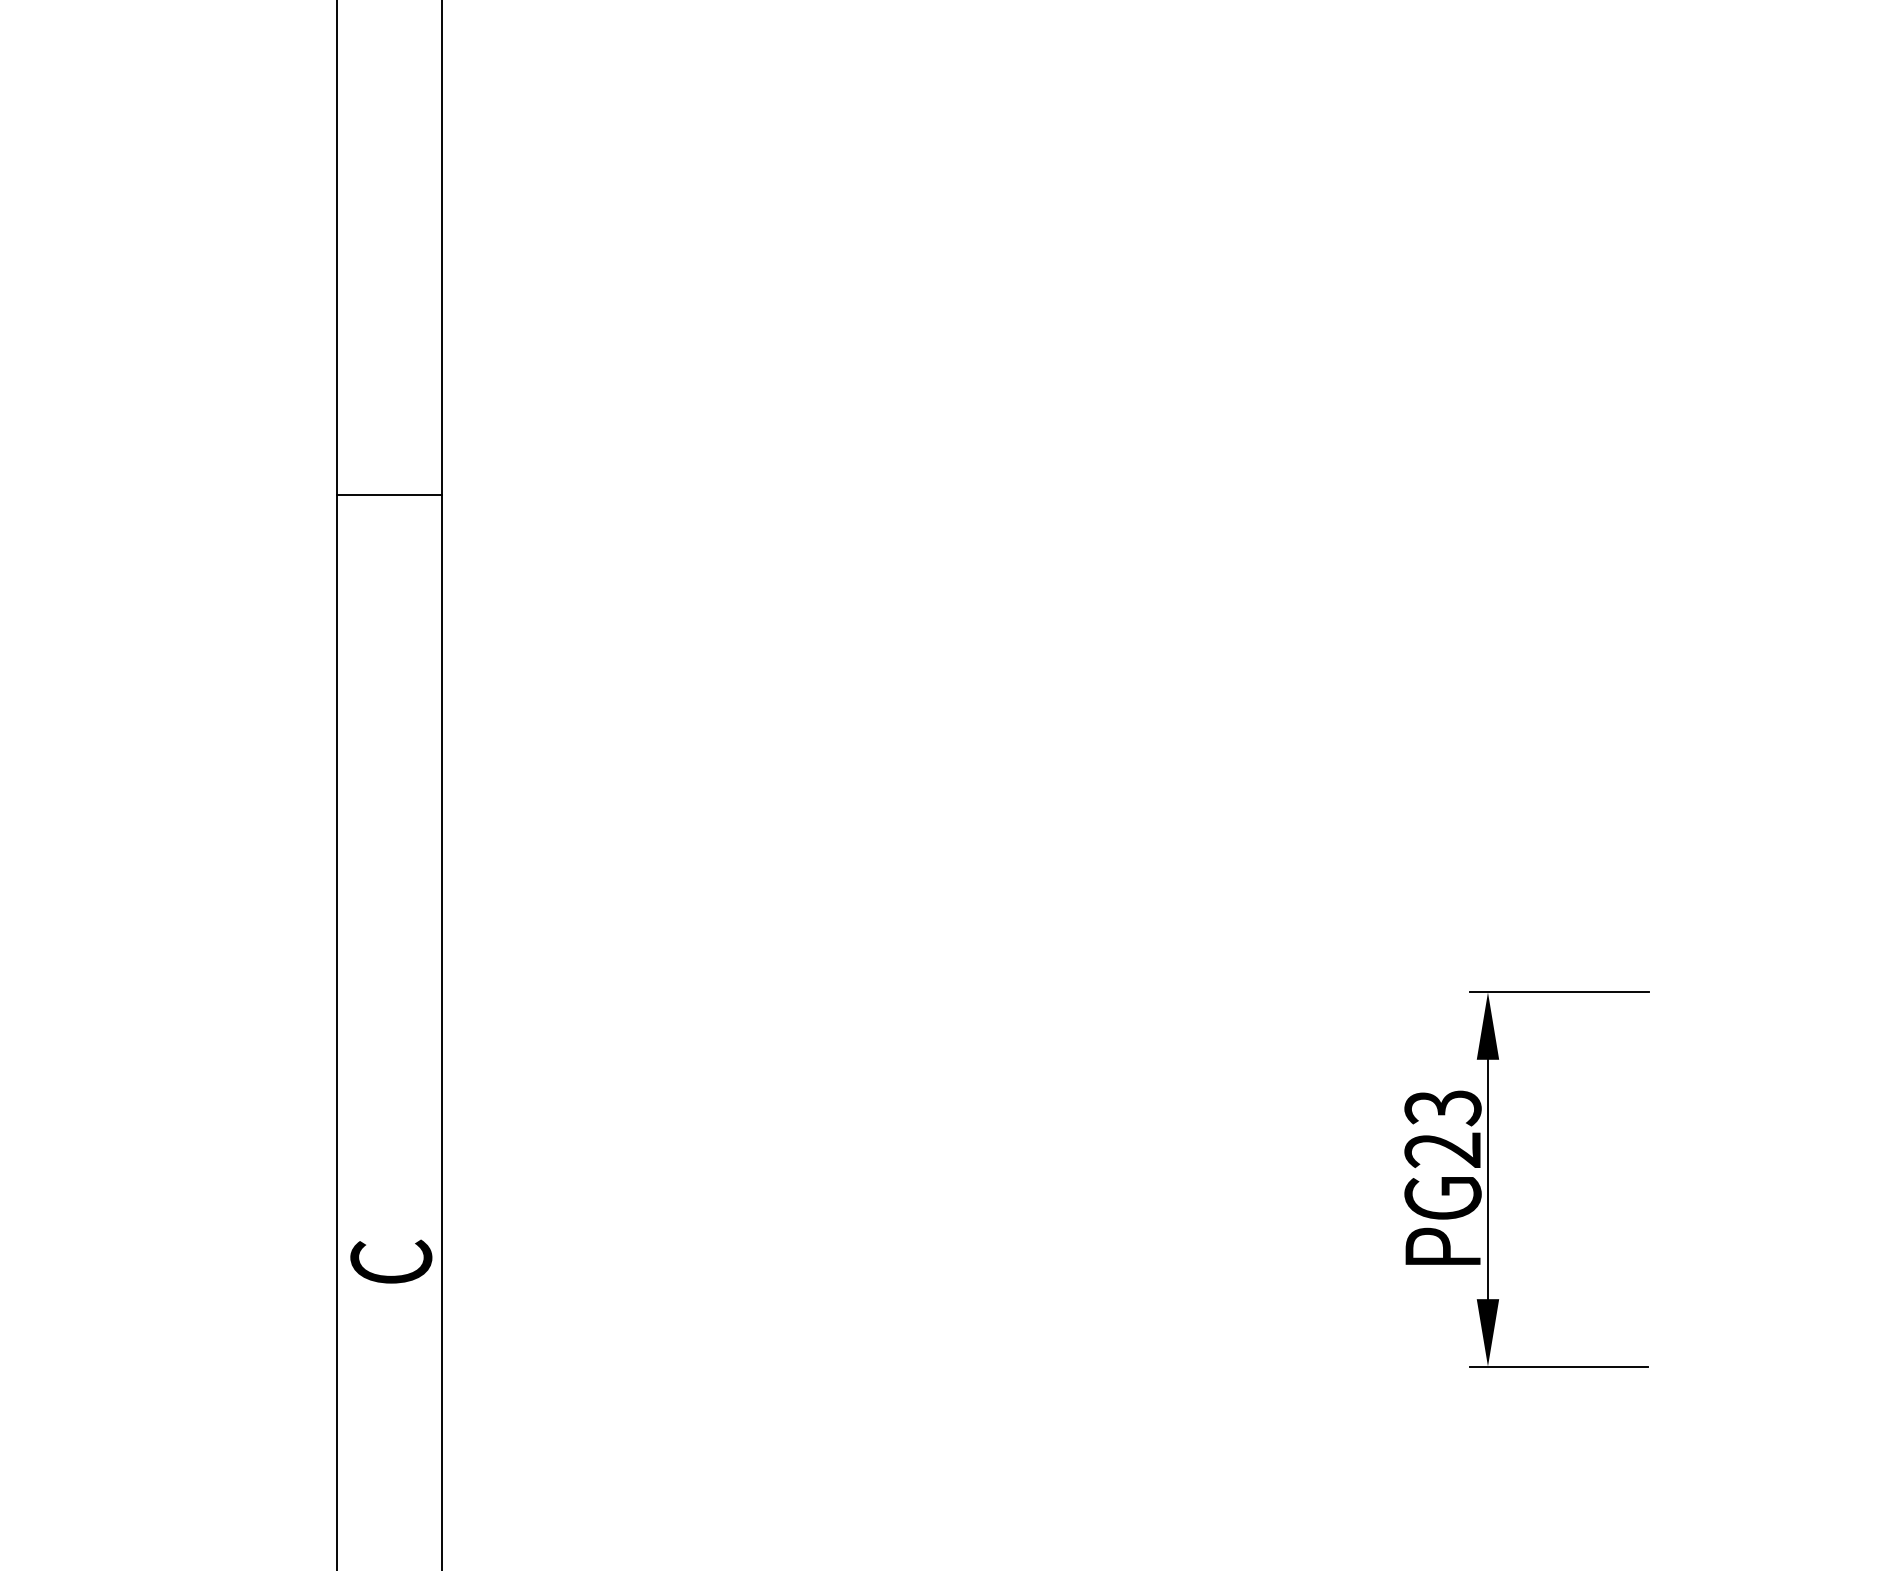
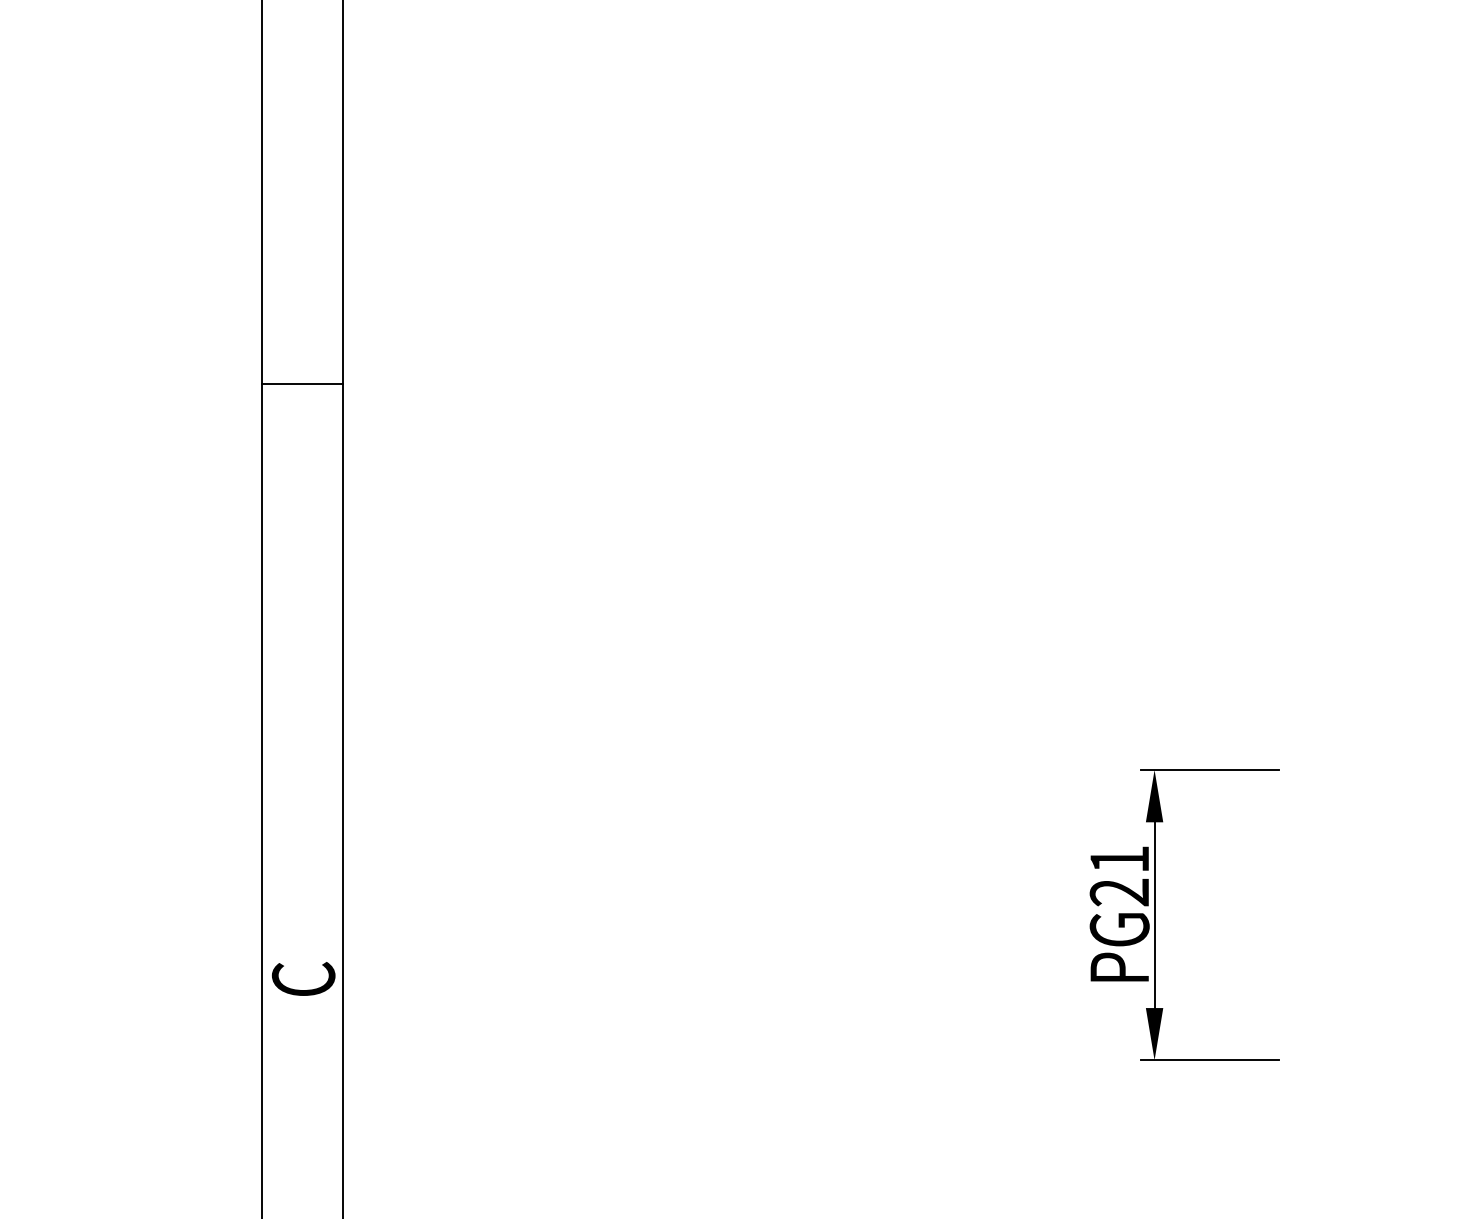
text: (1442, 1108) -> (1119, 860), PG23 -> PG21

